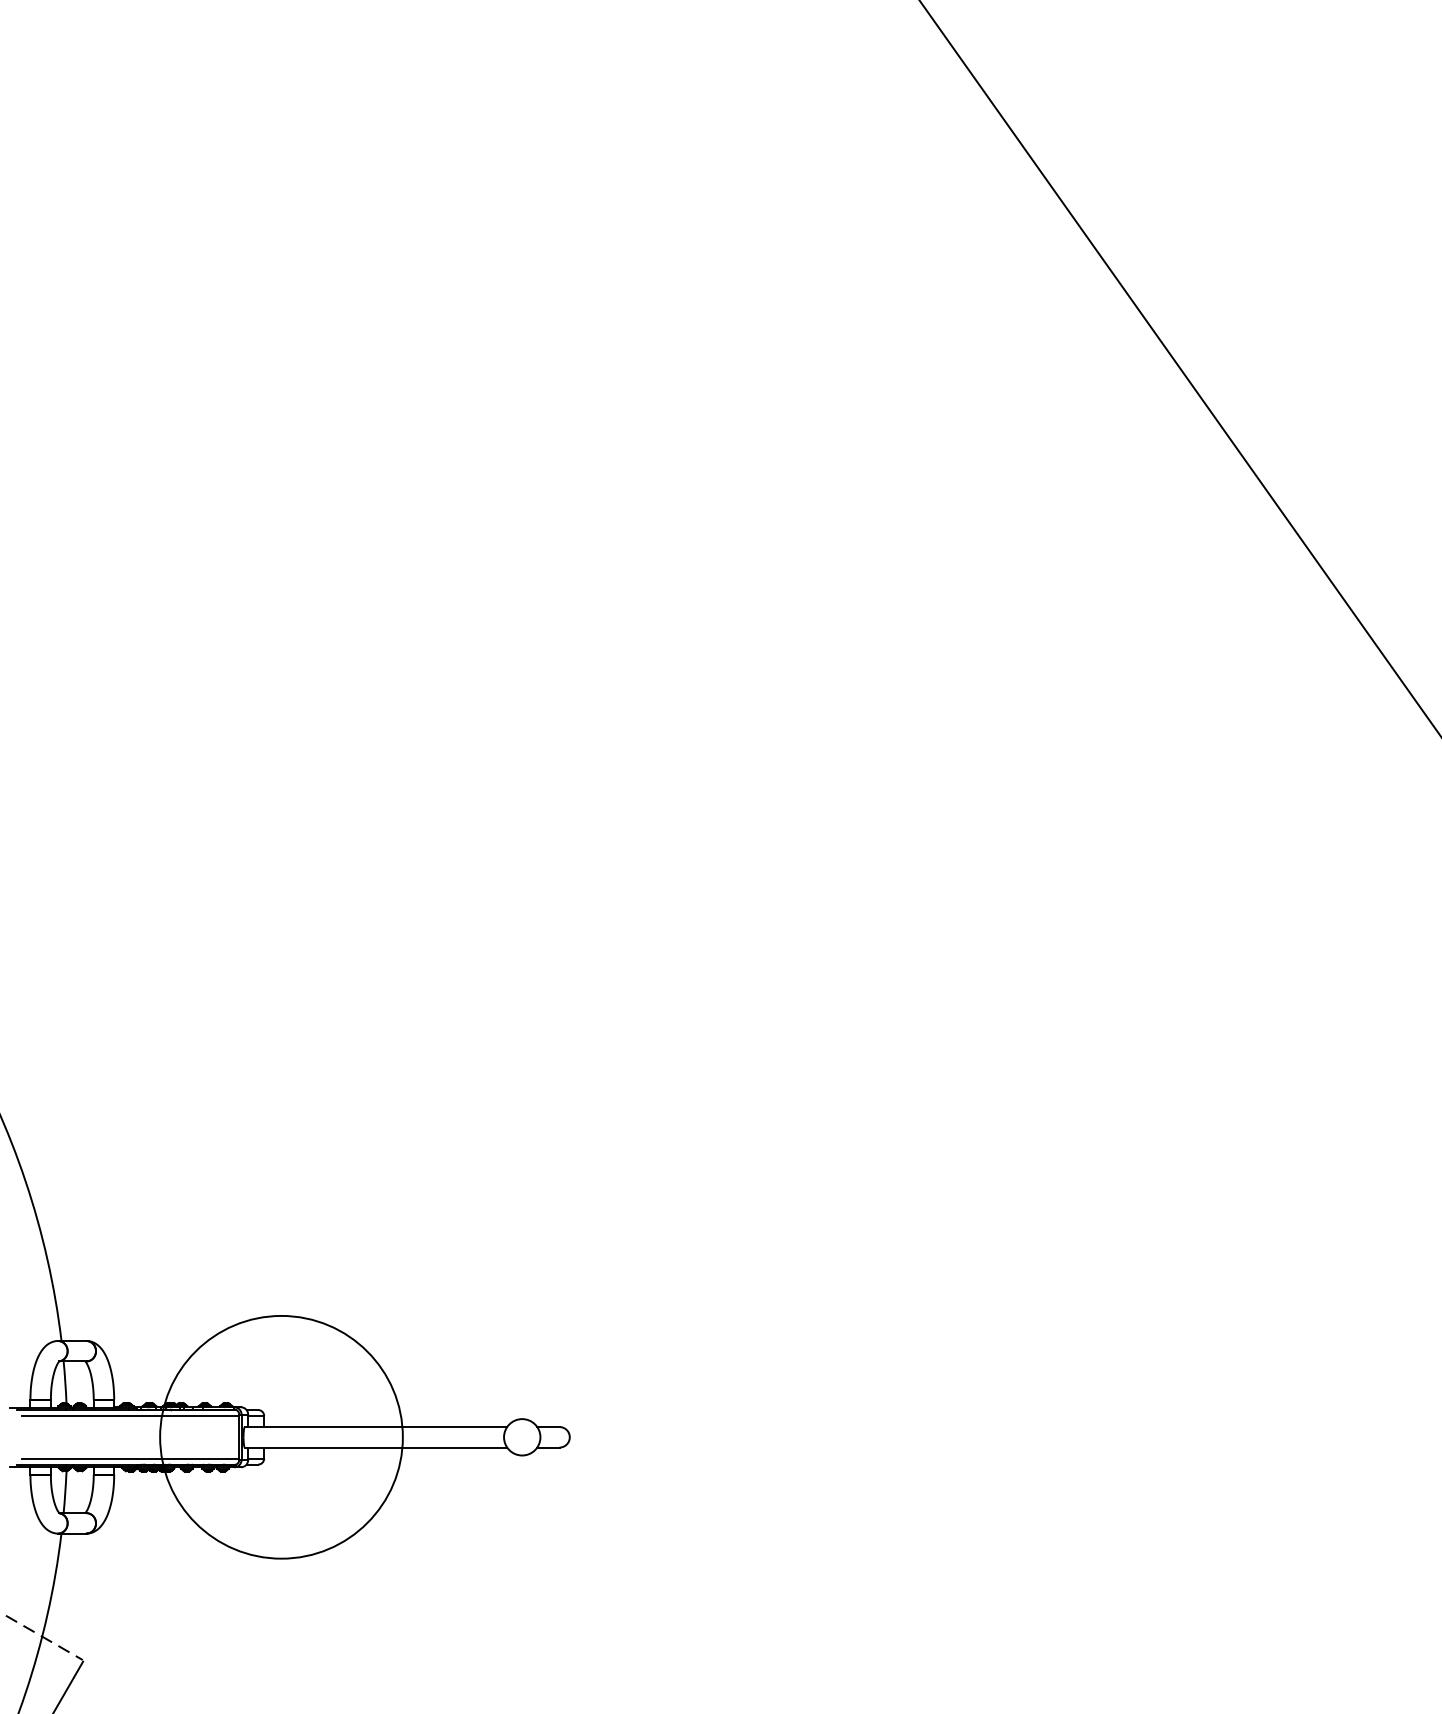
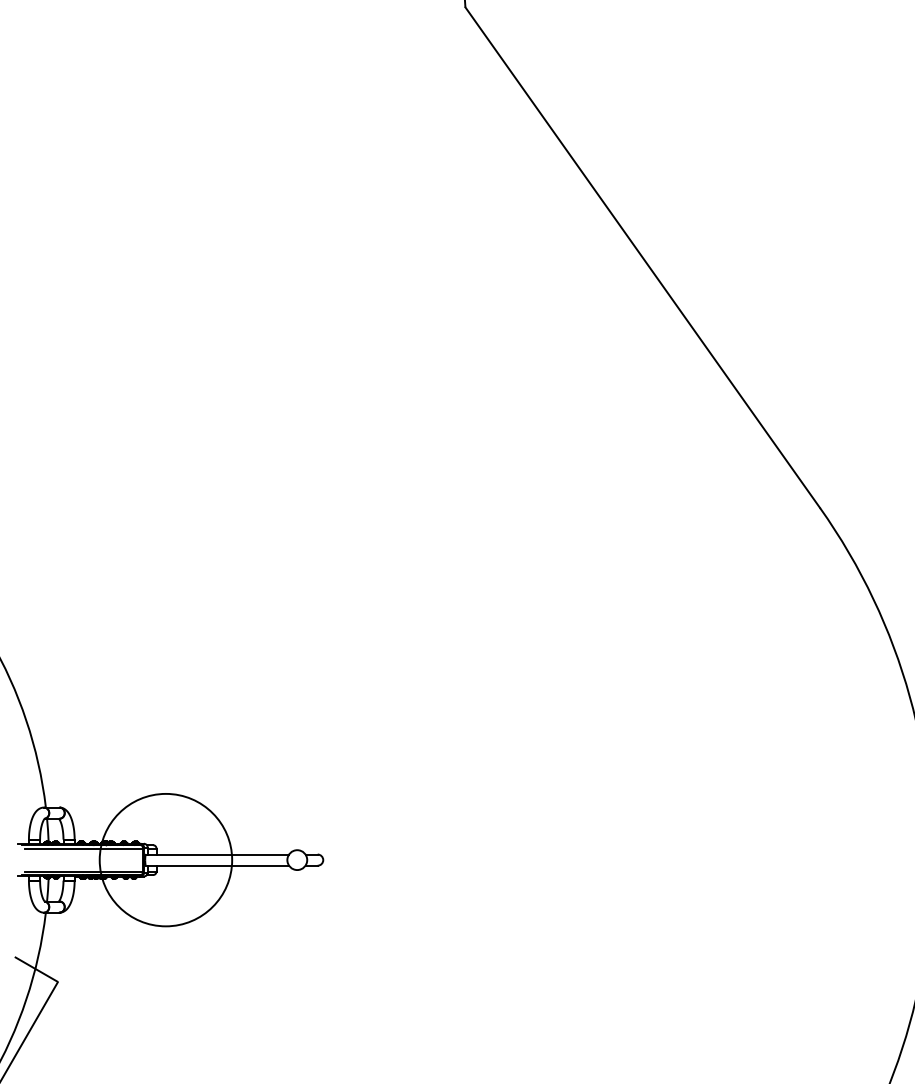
line: (44, 1637) -> (36, 969), dashed -> solid

